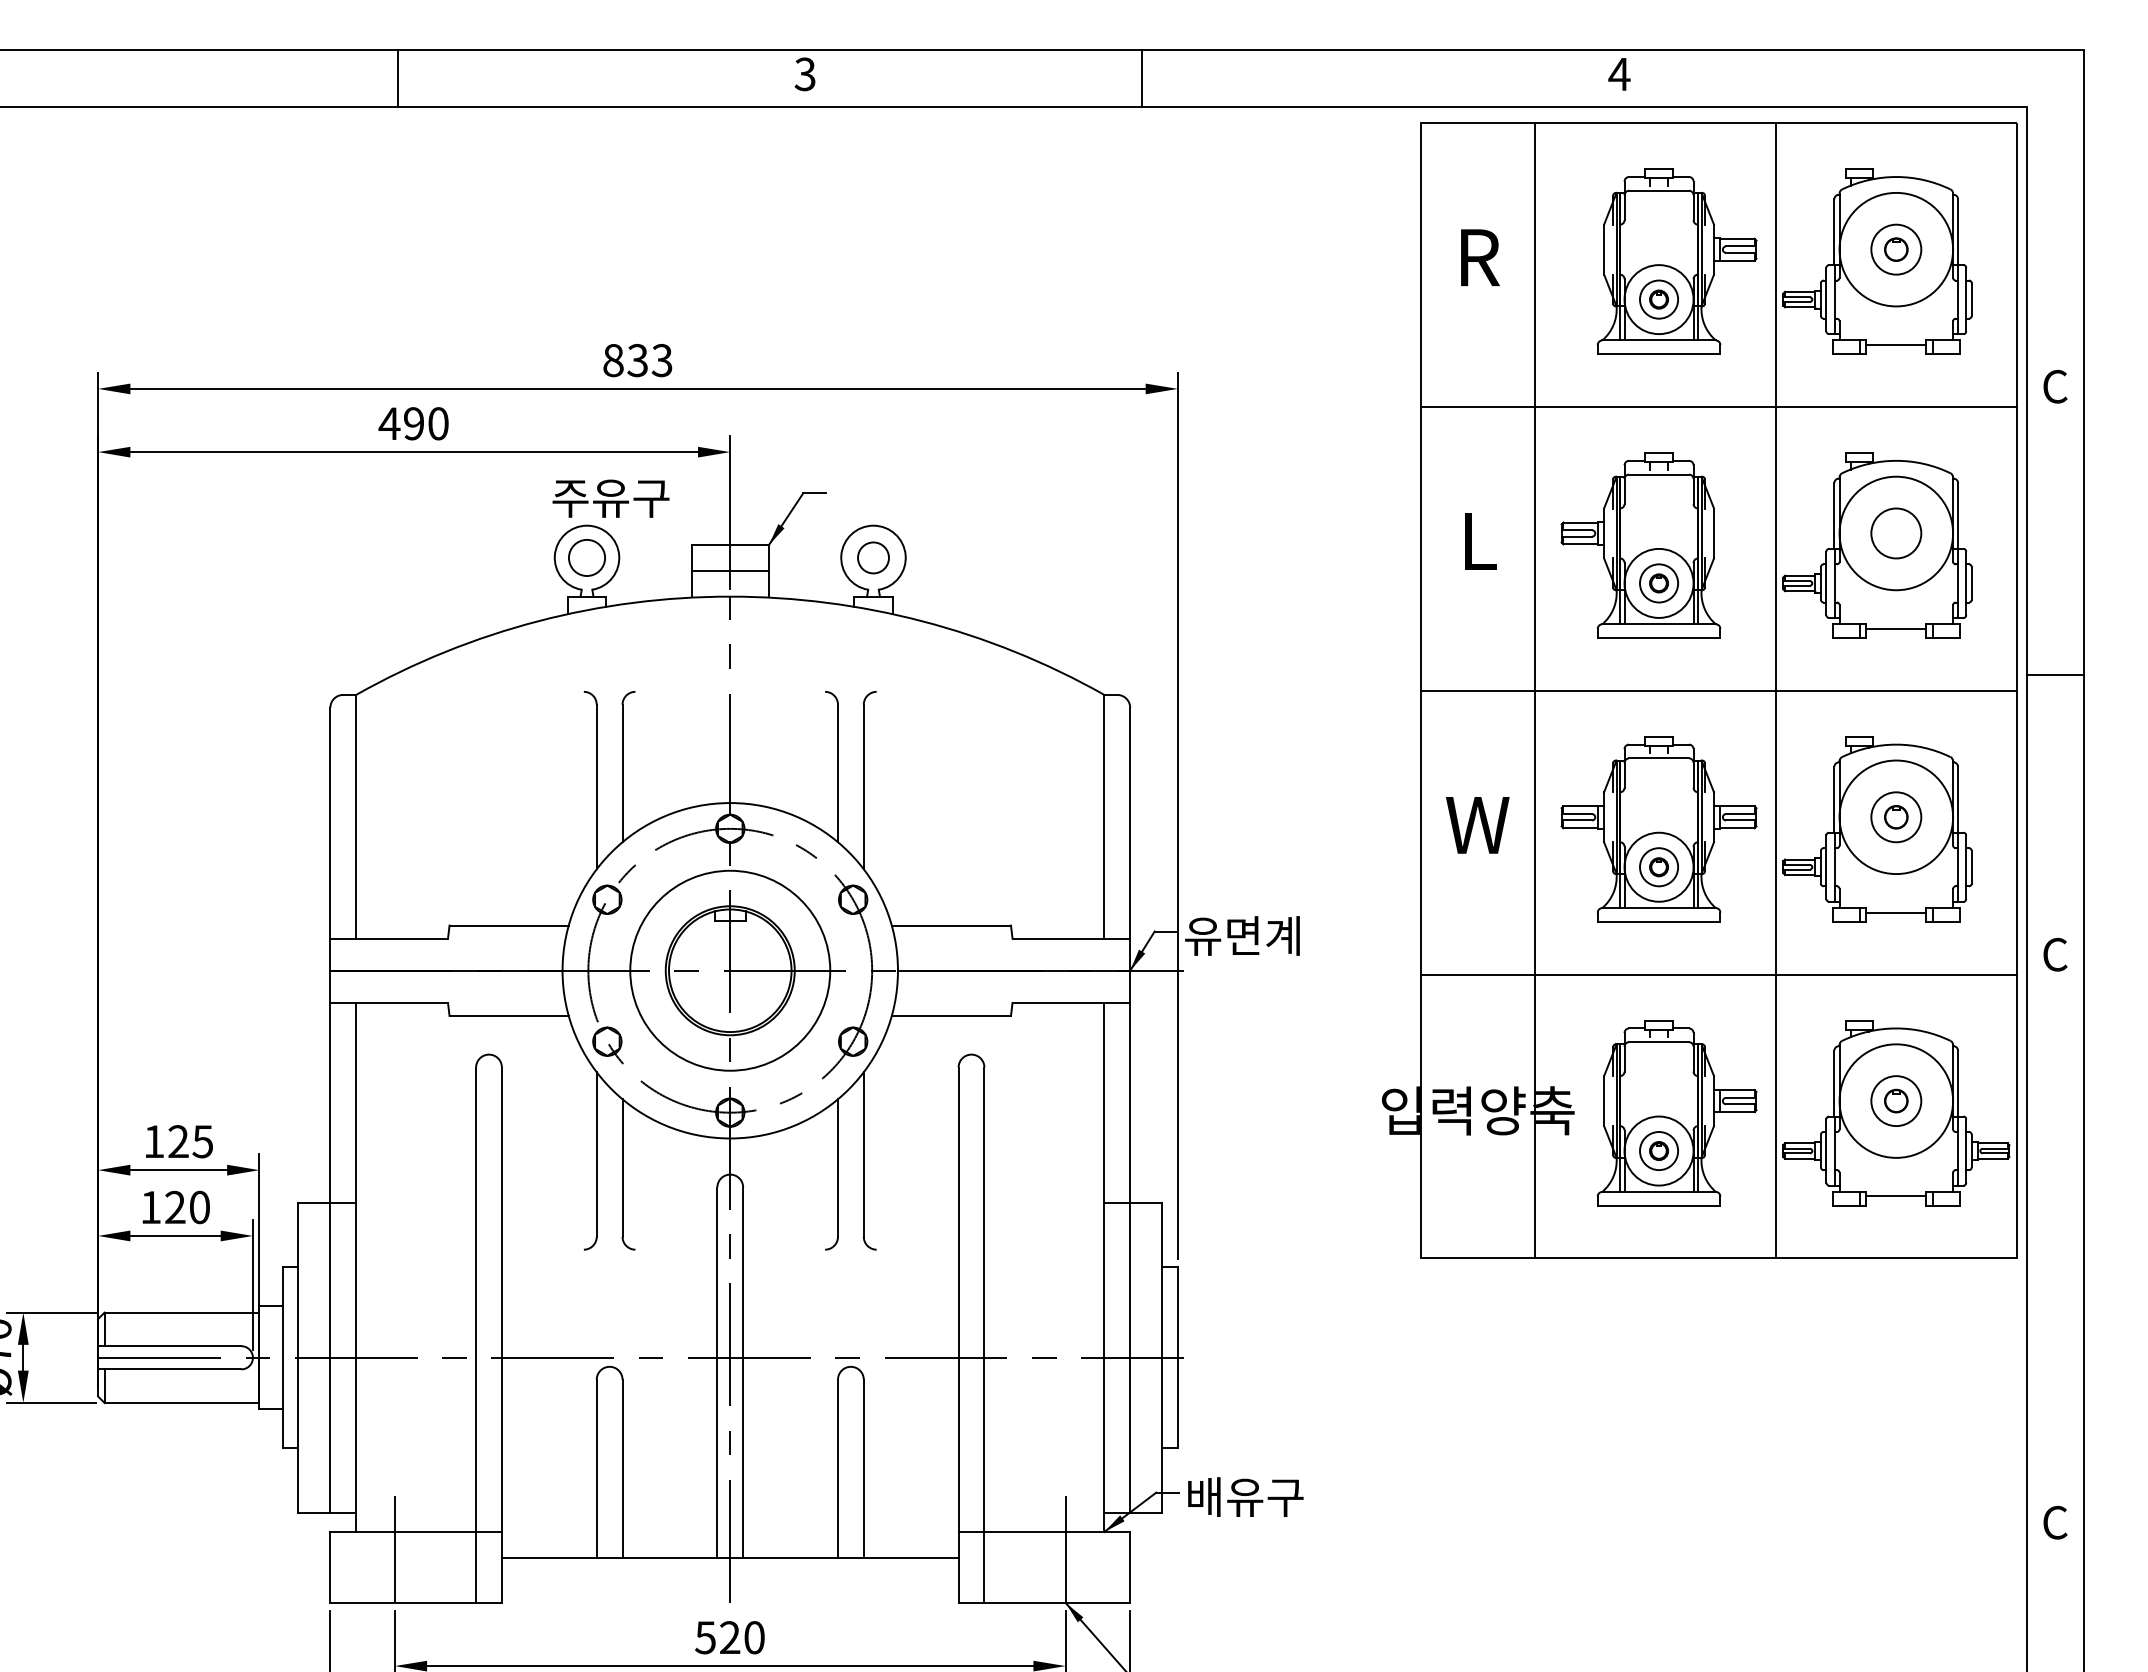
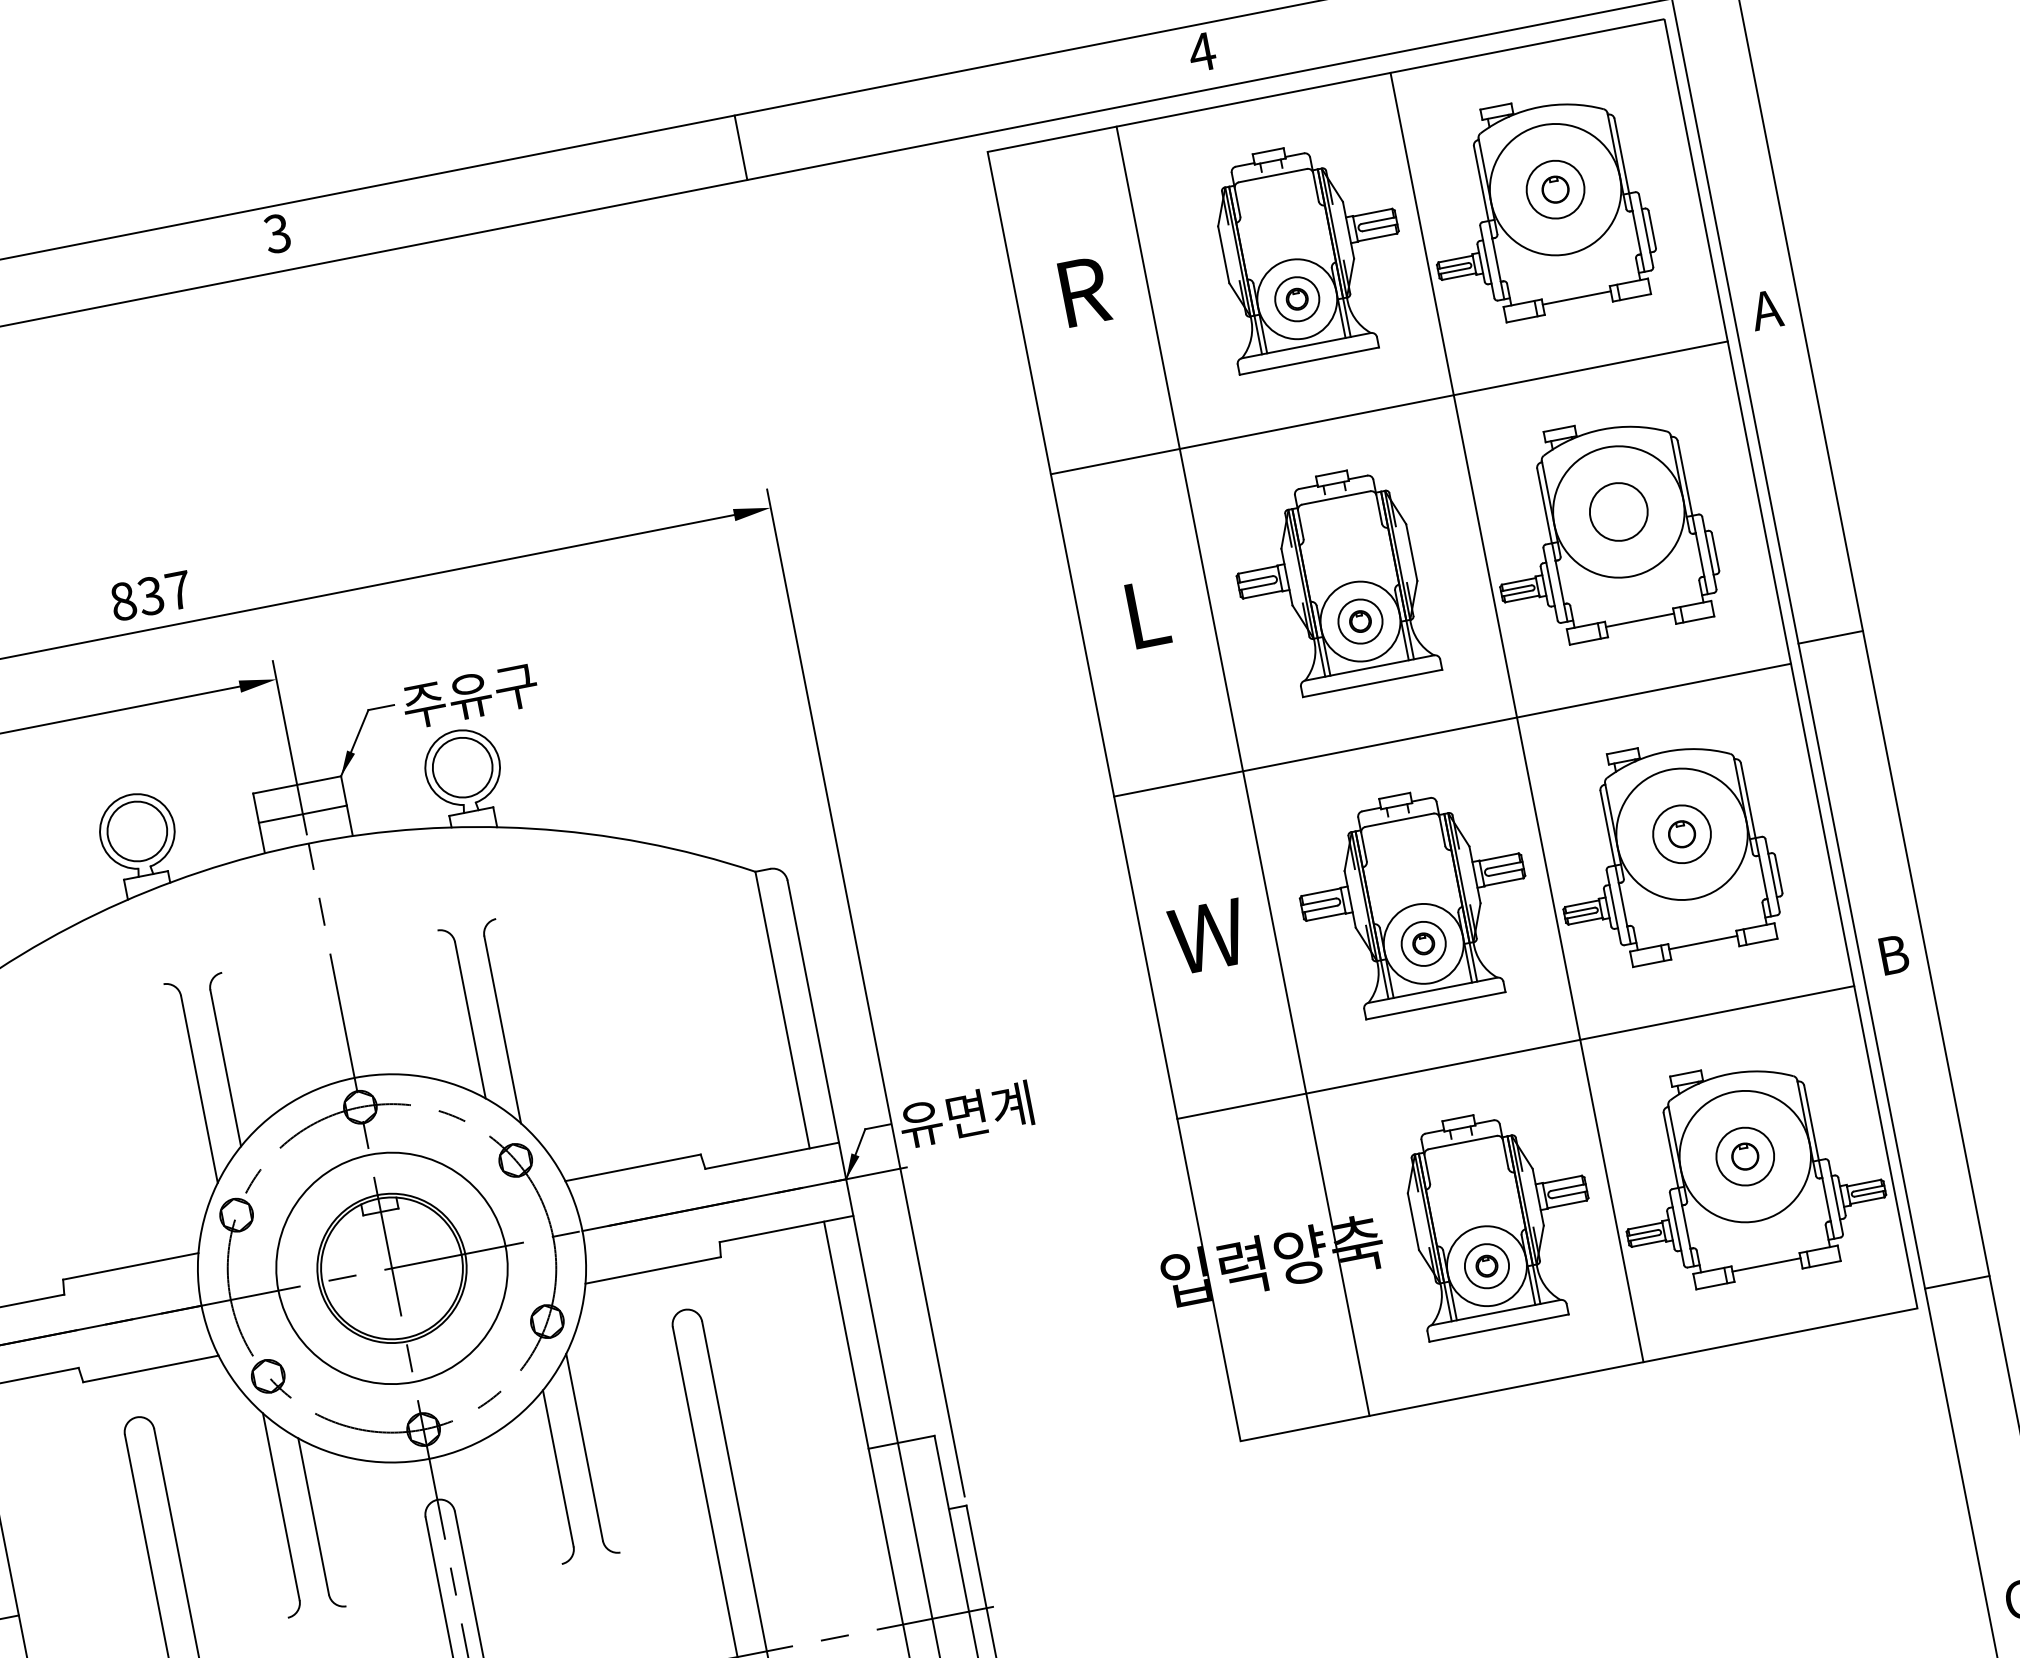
line: (1141, 78) -> (740, 147), moved
text: (661, 360) -> (177, 590), 833 -> 837
text: (2055, 386) -> (1766, 309), C -> A
text: (610, 498) -> (469, 696), moved
circle: (586, 557) -> (136, 831), size x1.43
circle: (873, 557) -> (462, 767), size x1.67
text: (2055, 954) -> (1893, 954), C -> B
line: (2054, 1242) -> (1956, 1281), added

